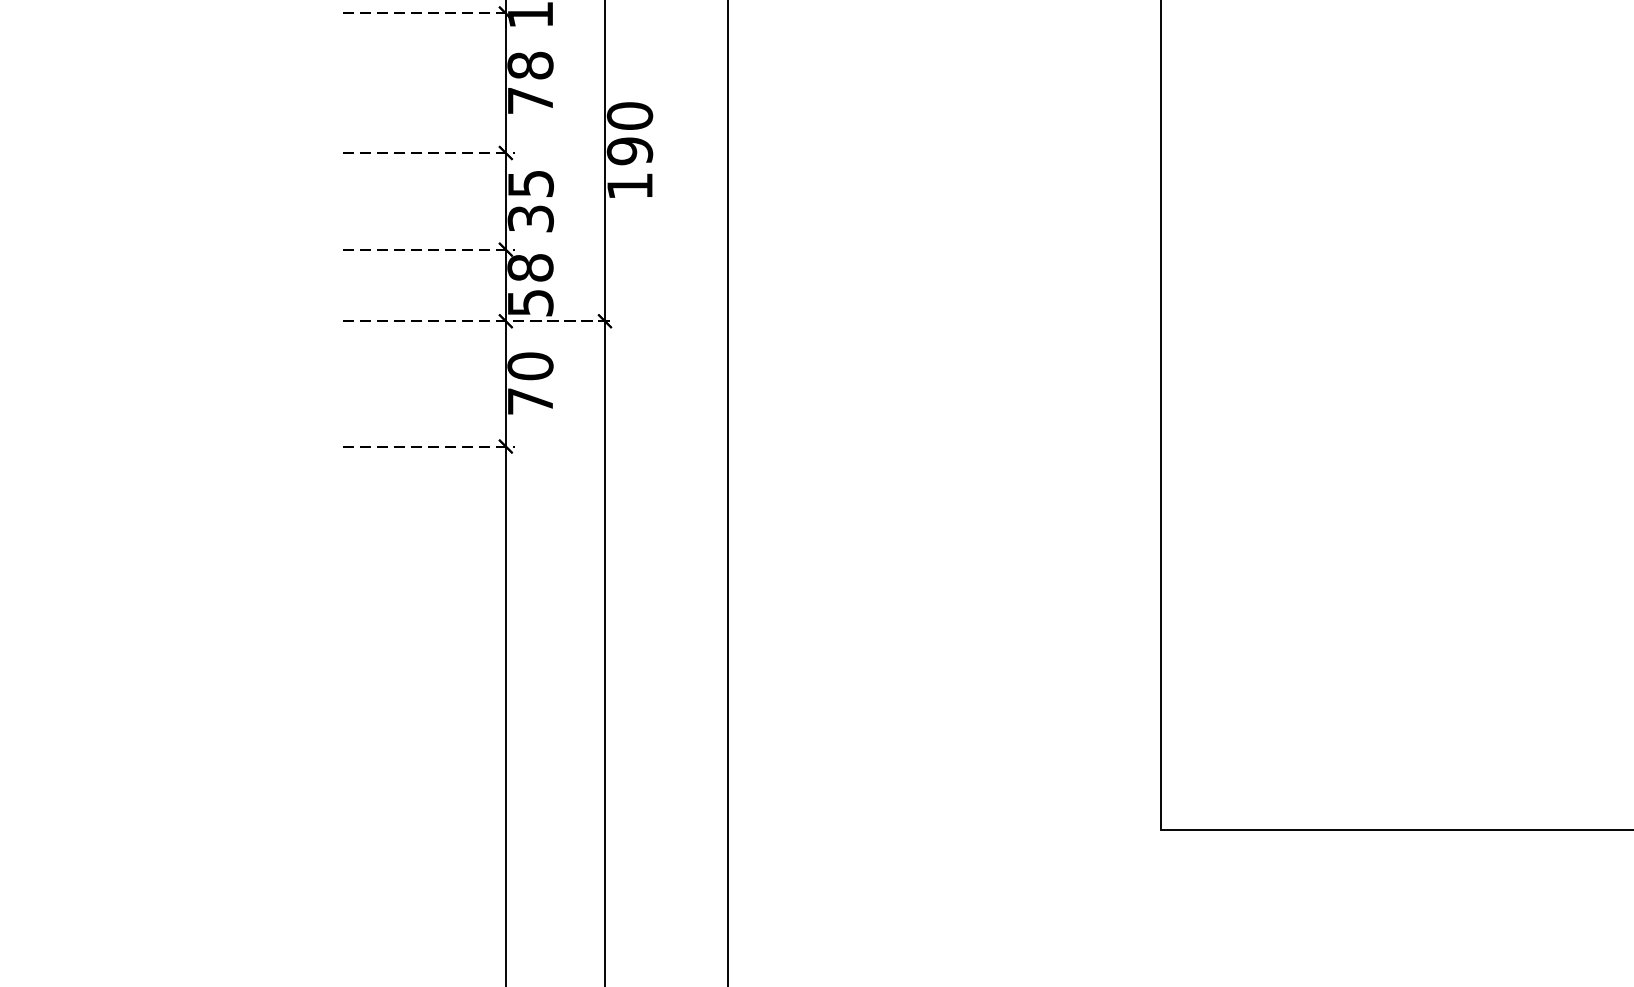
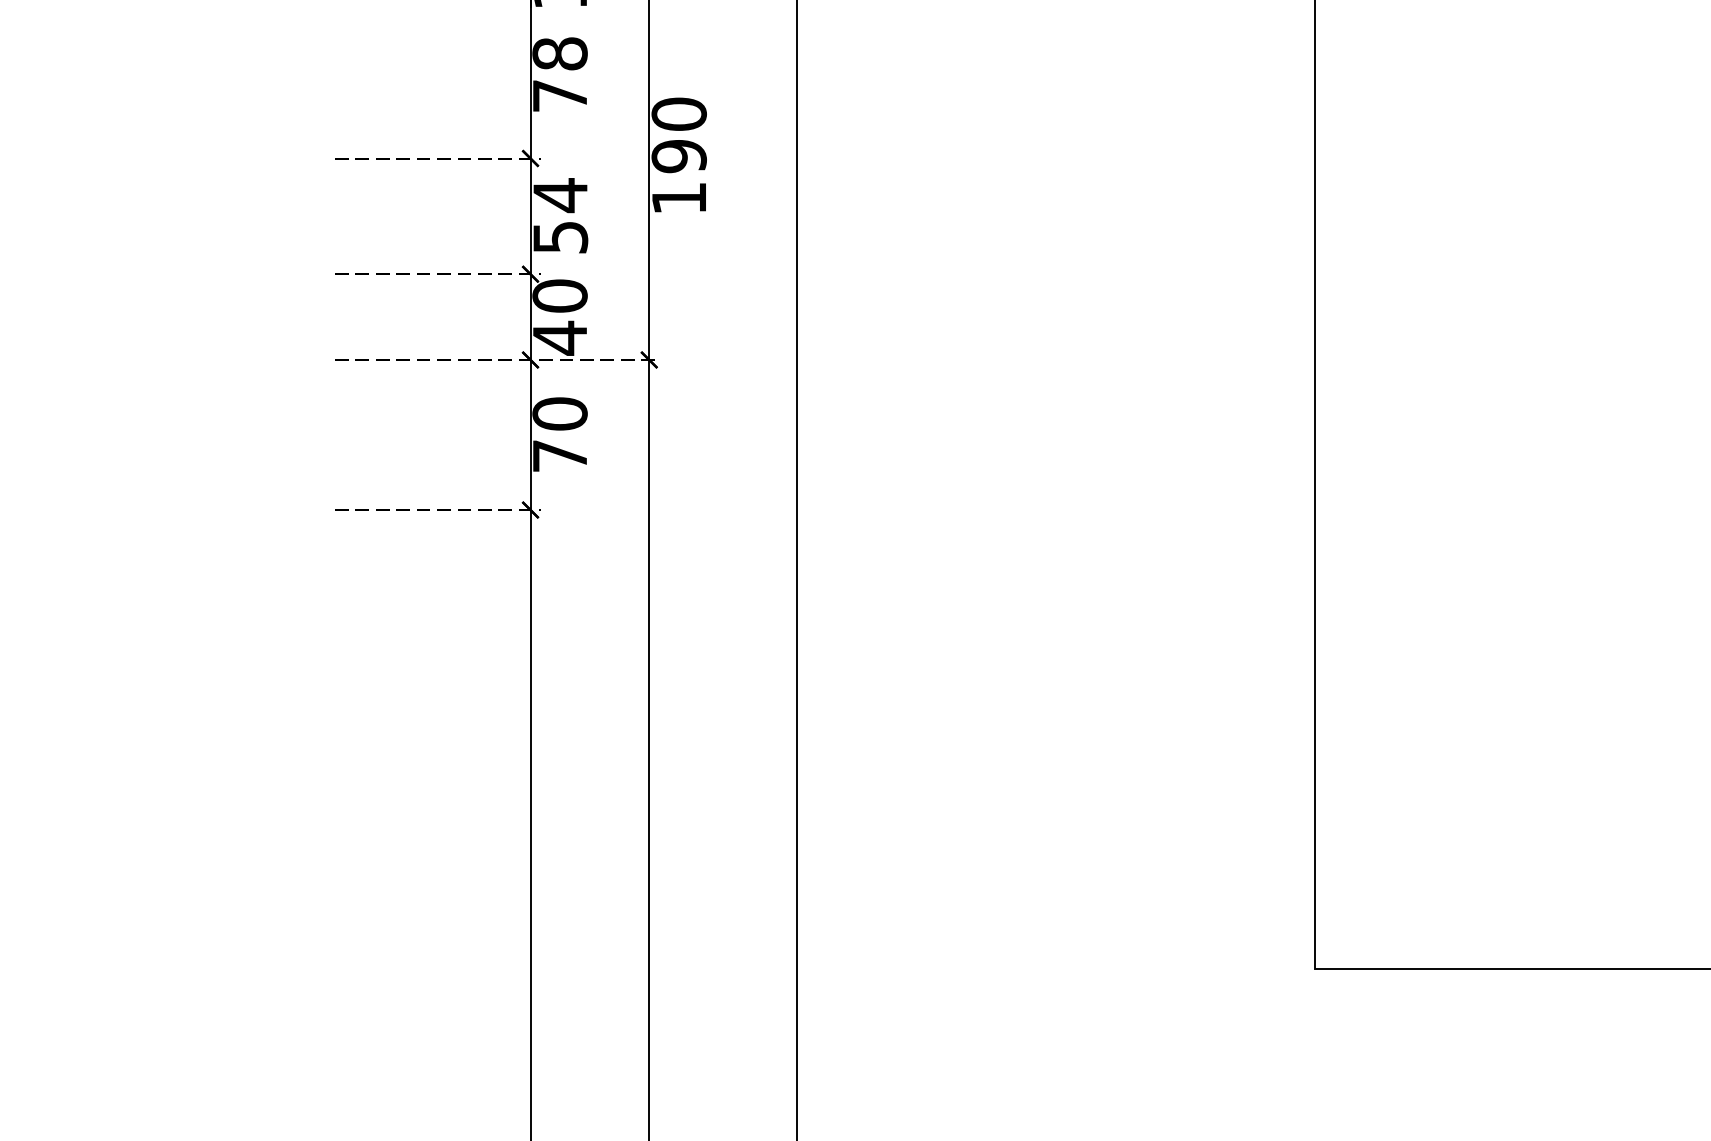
text: (530, 200) -> (560, 215), 35 -> 54
text: (530, 285) -> (560, 317), 58 -> 40

